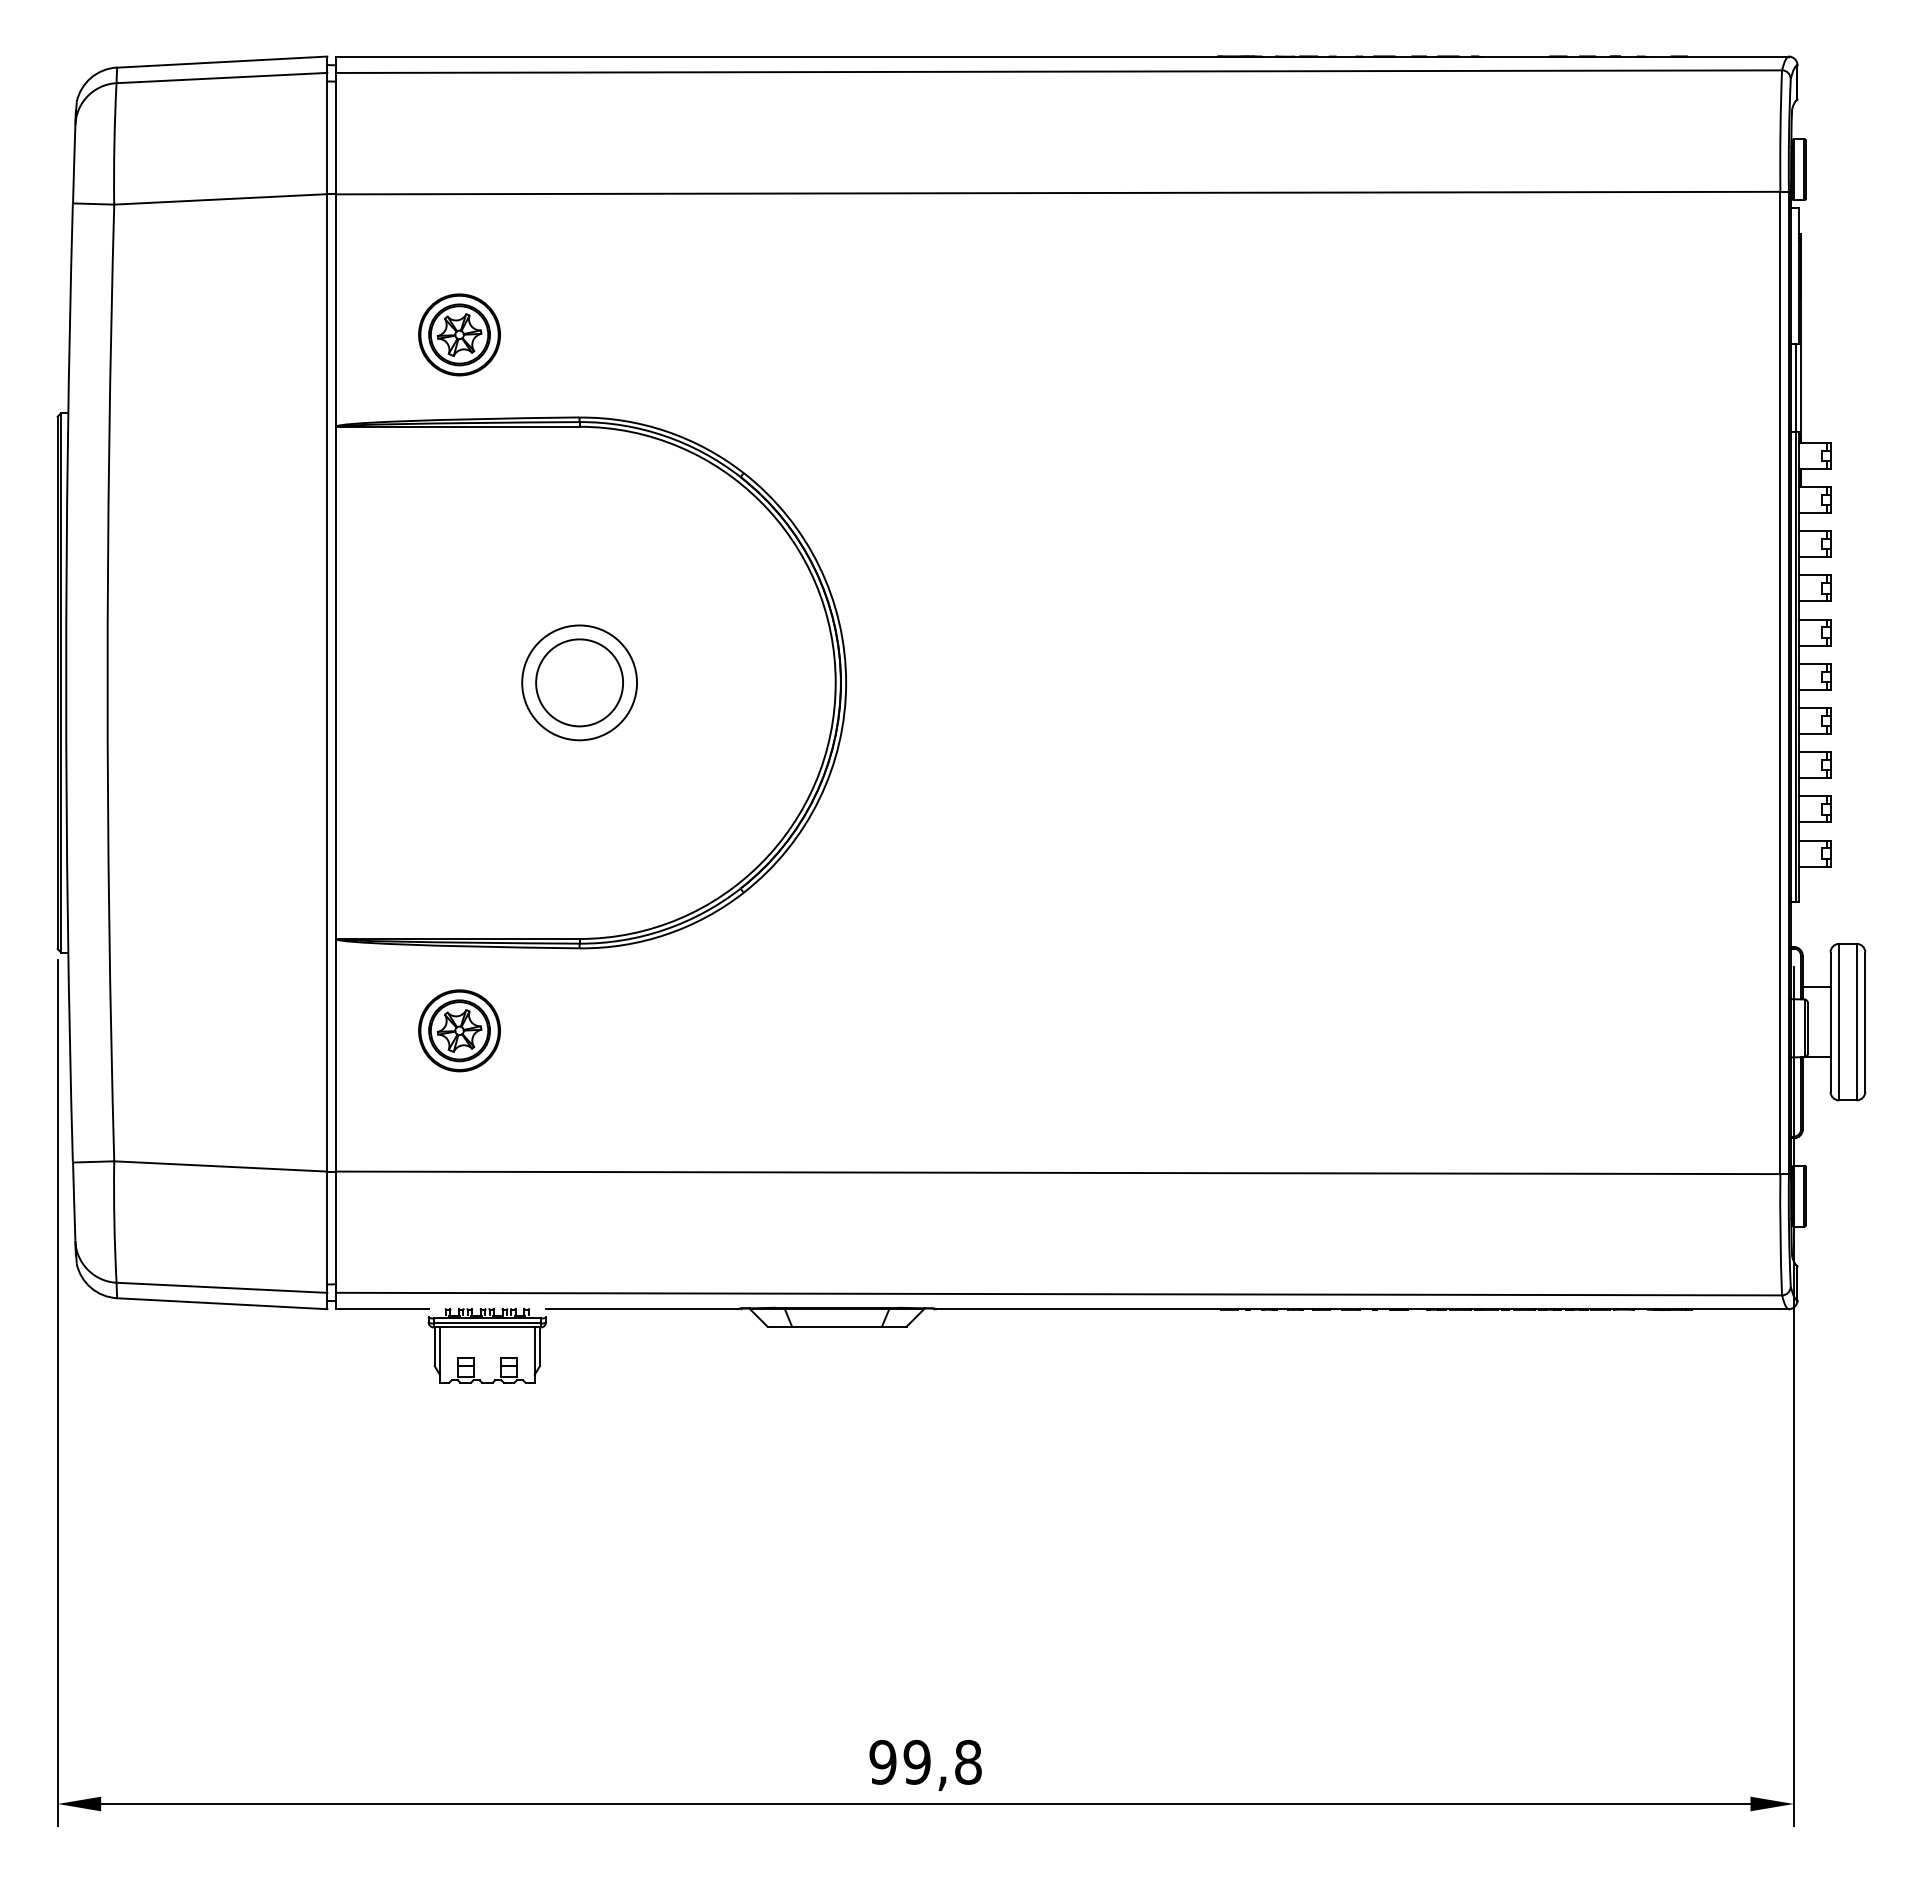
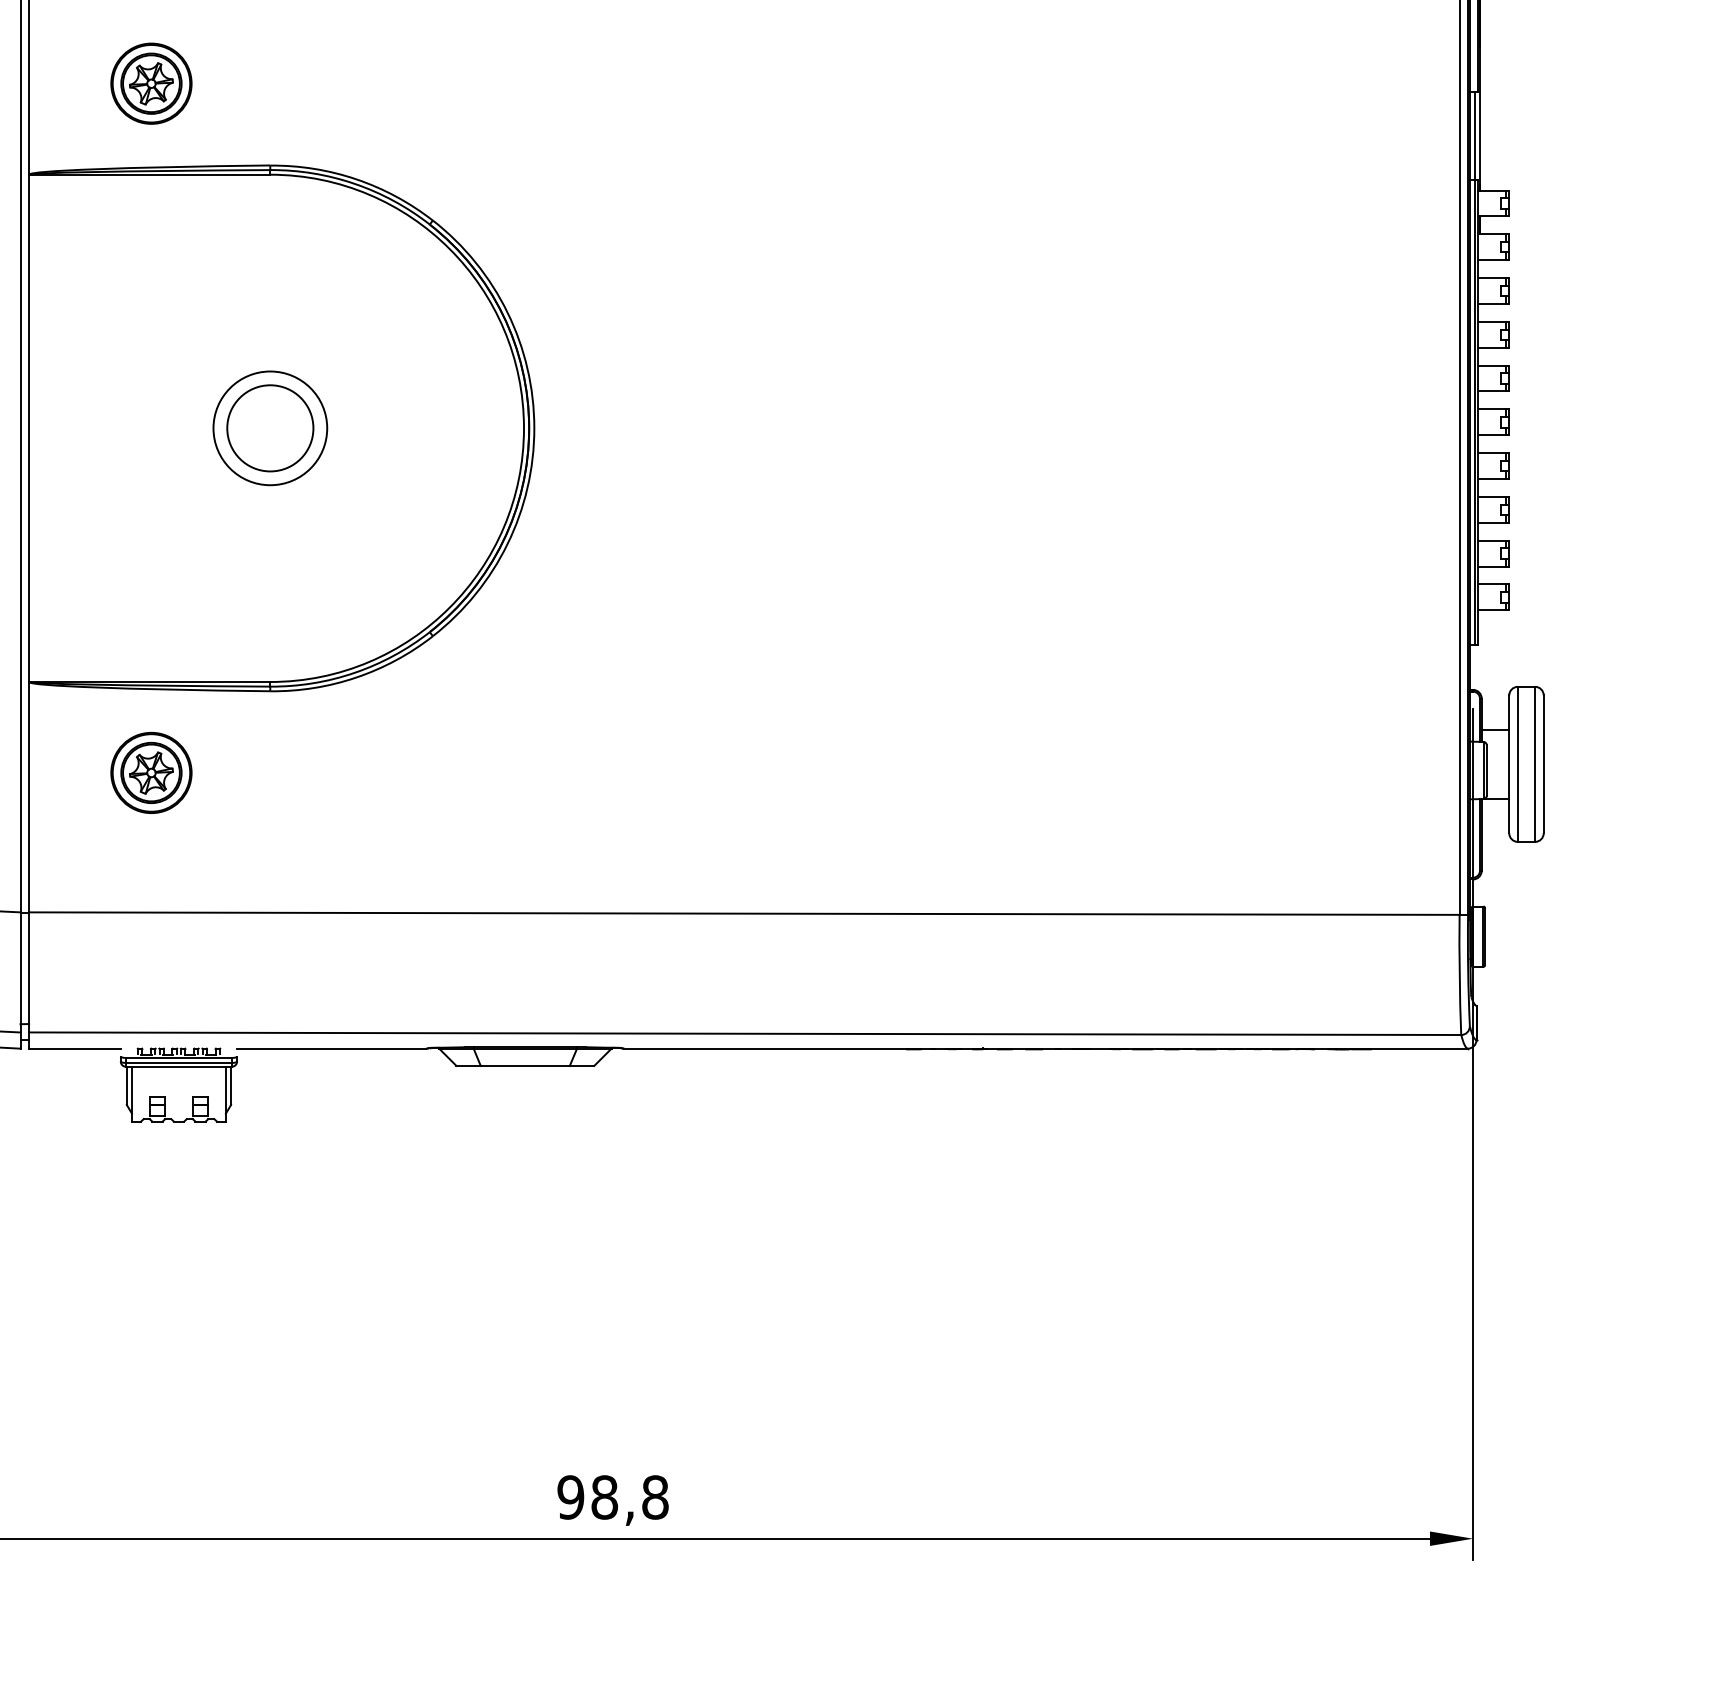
text: (916, 1762) -> (604, 1497), 99,8 -> 98,8

